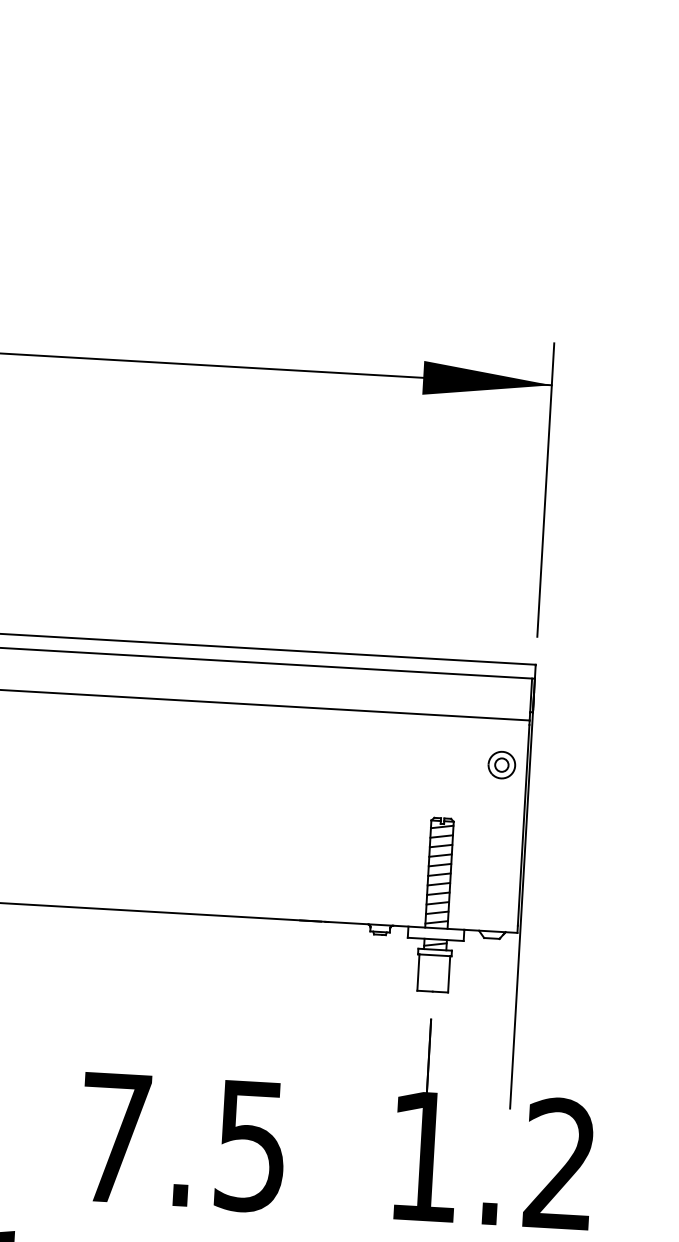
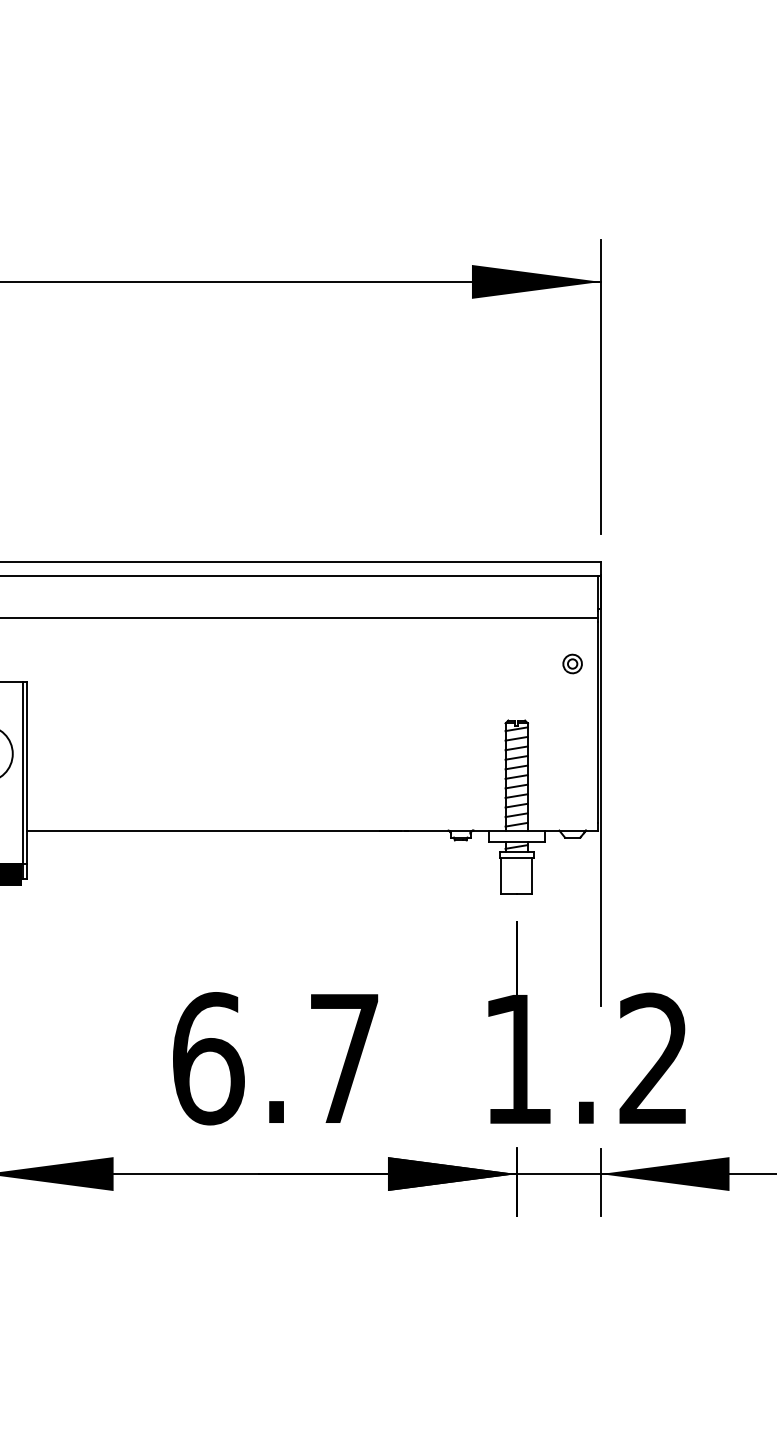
part: (501, 764) -> (572, 663), size x0.7
text: (182, 1141) -> (275, 1058), 7.5 -> 6.7

